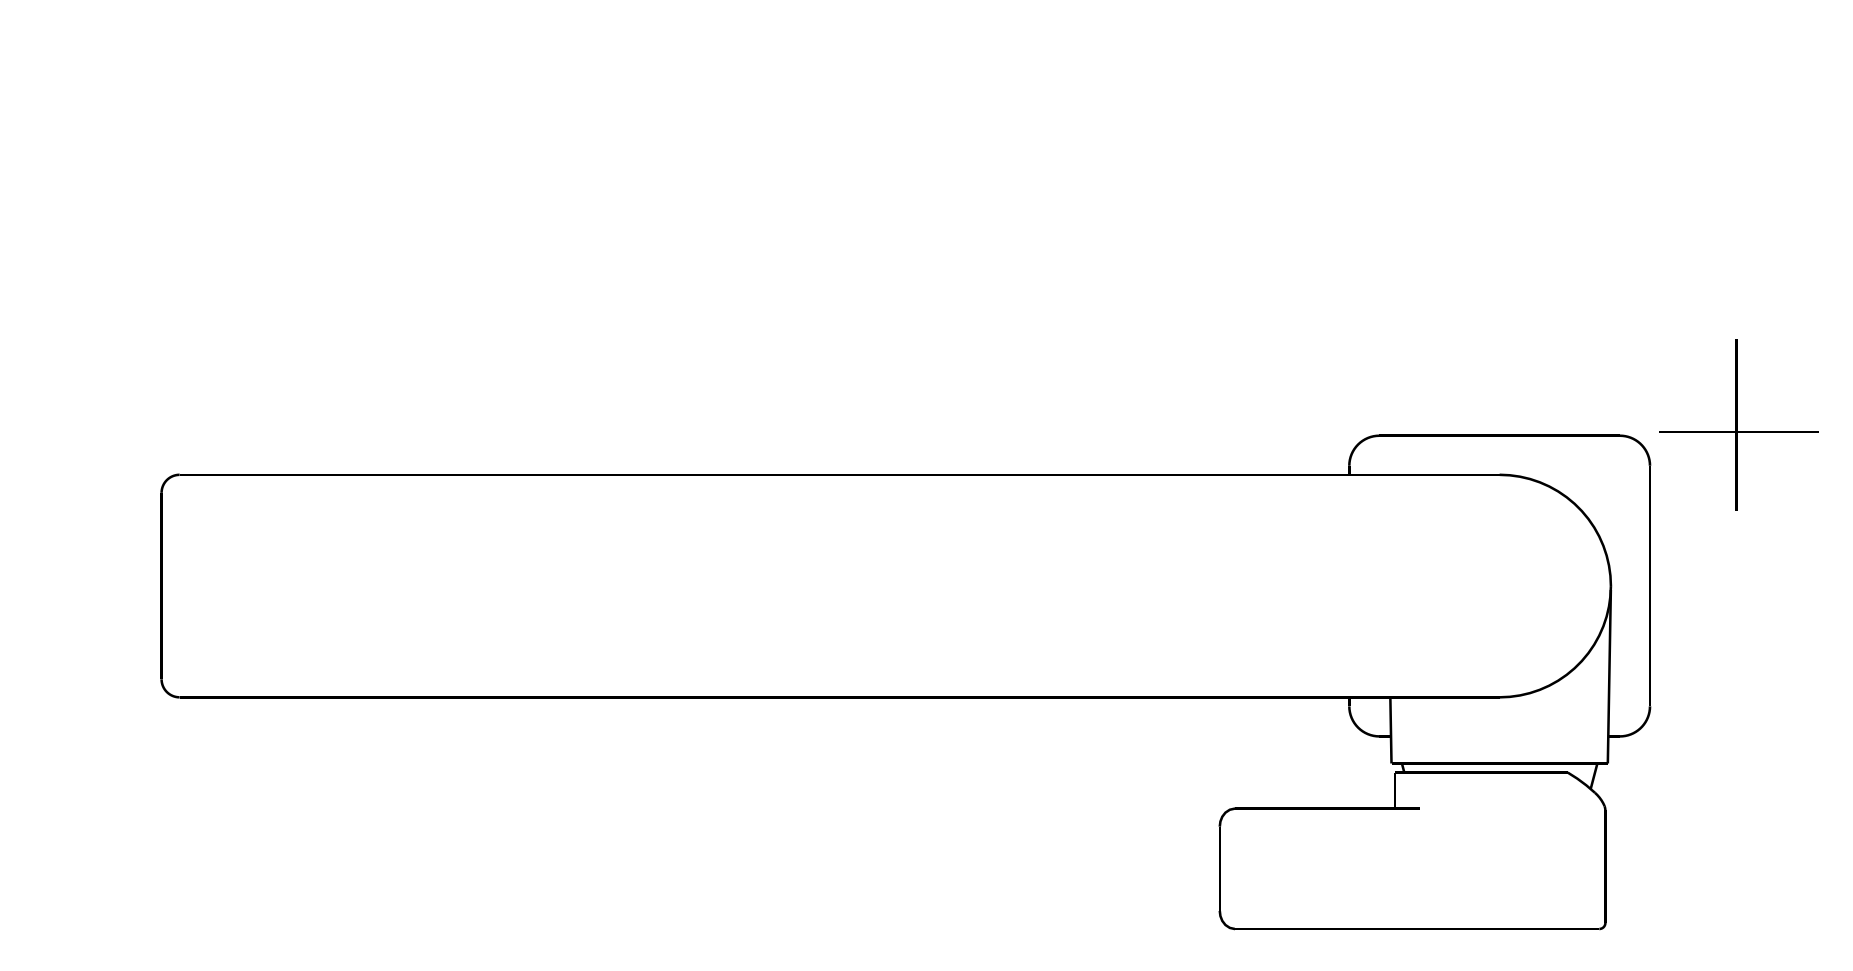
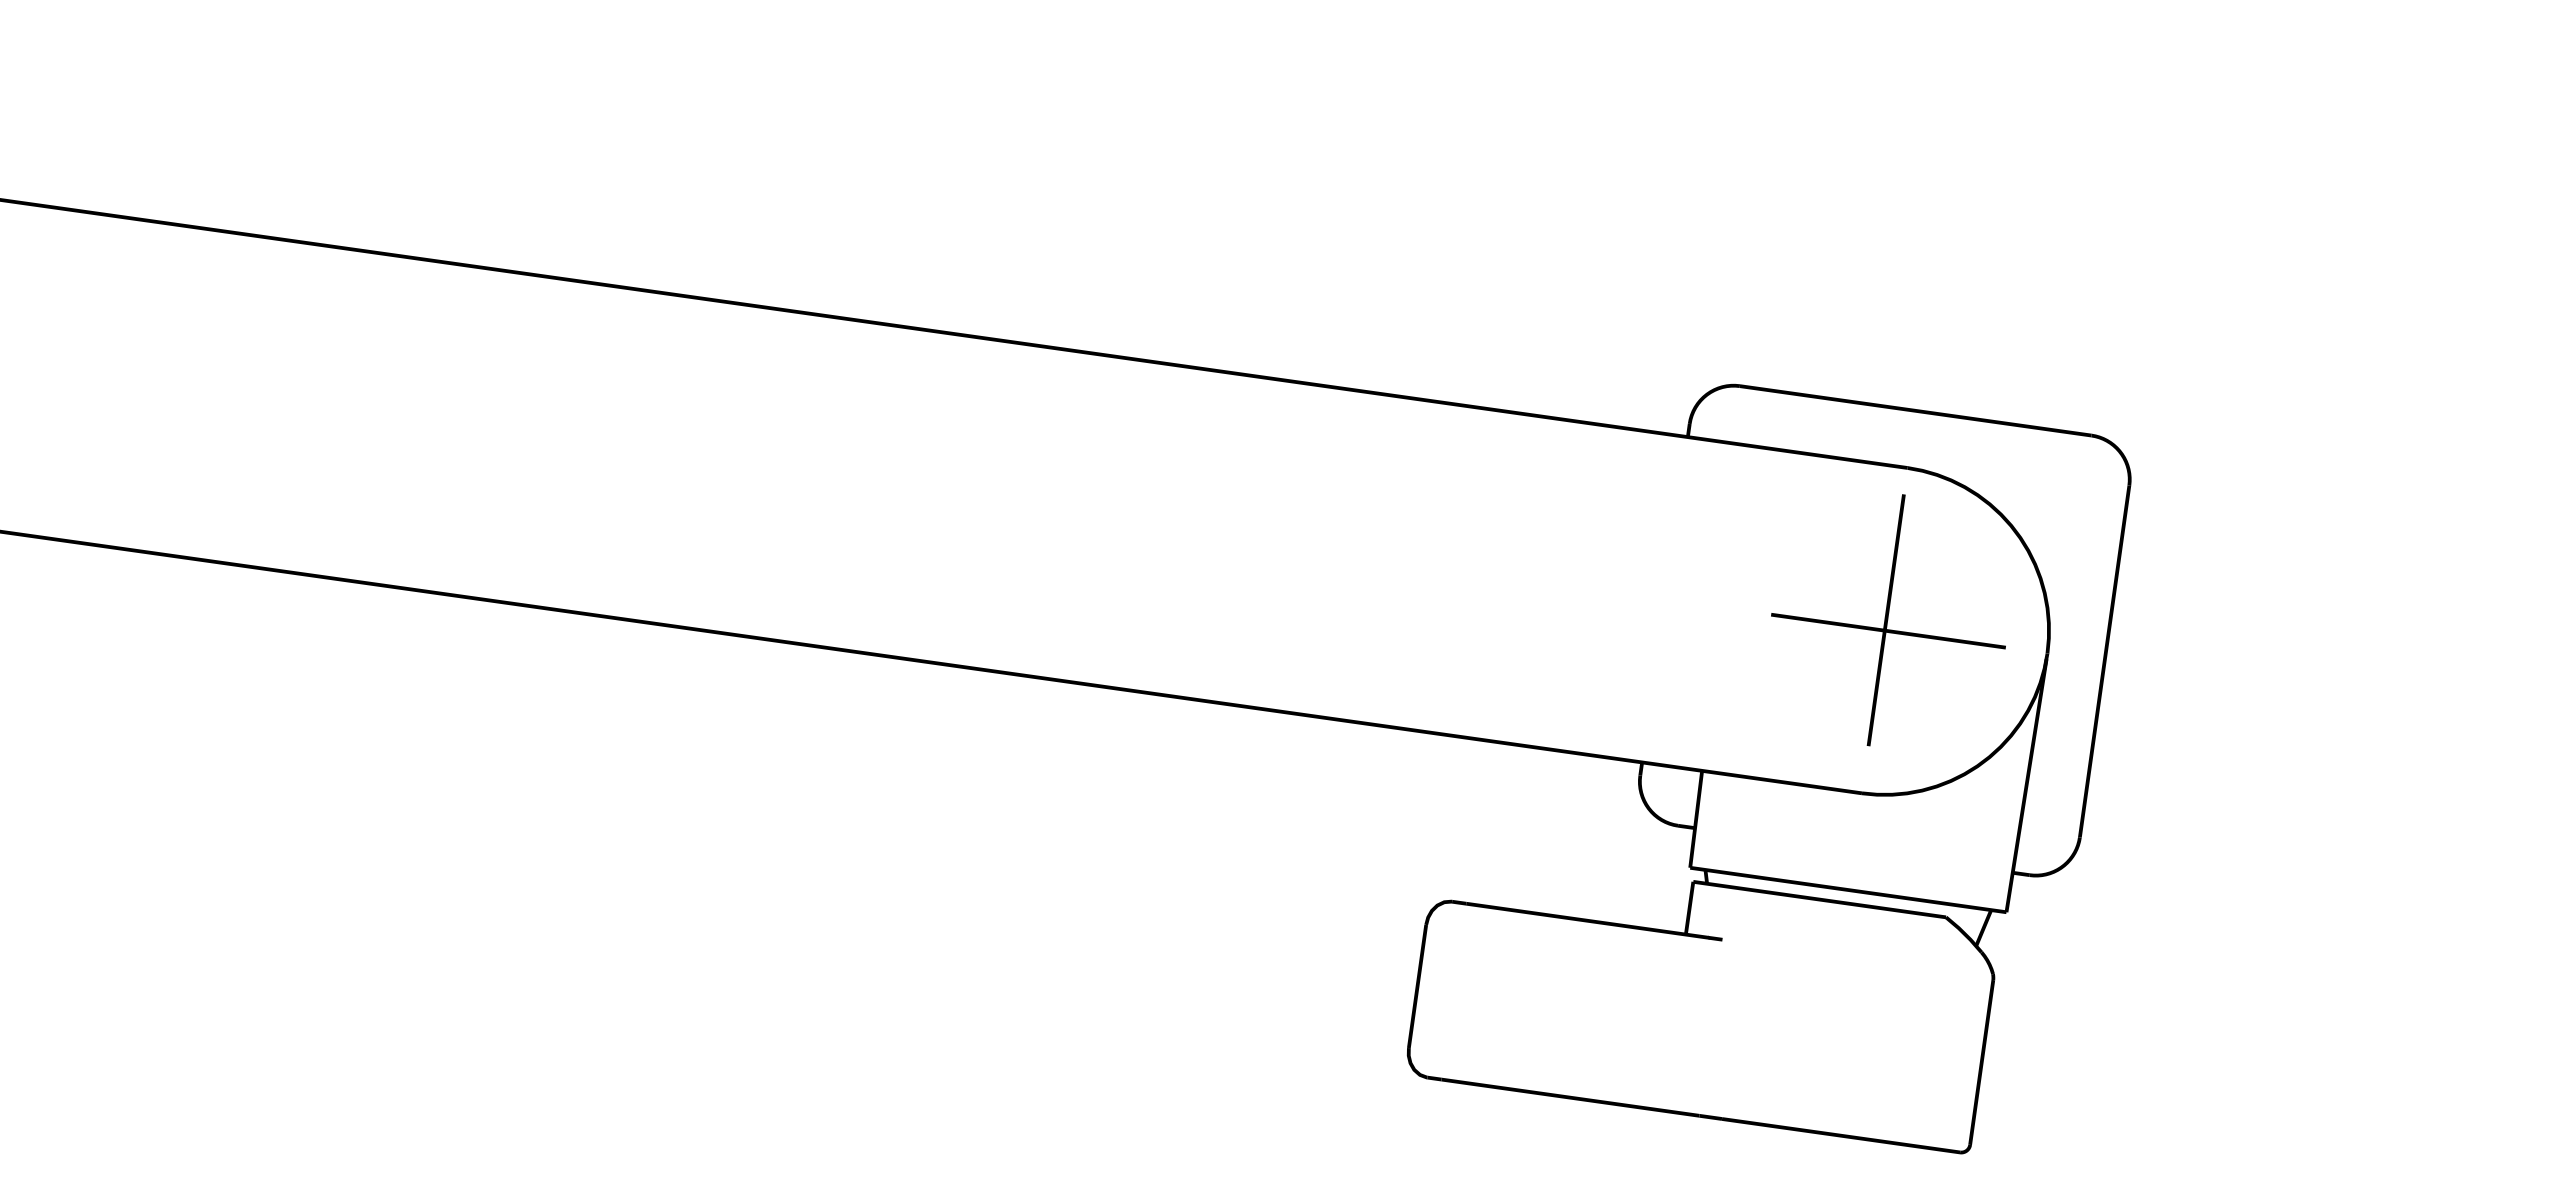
part: (1738, 424) -> (1889, 619), moved

